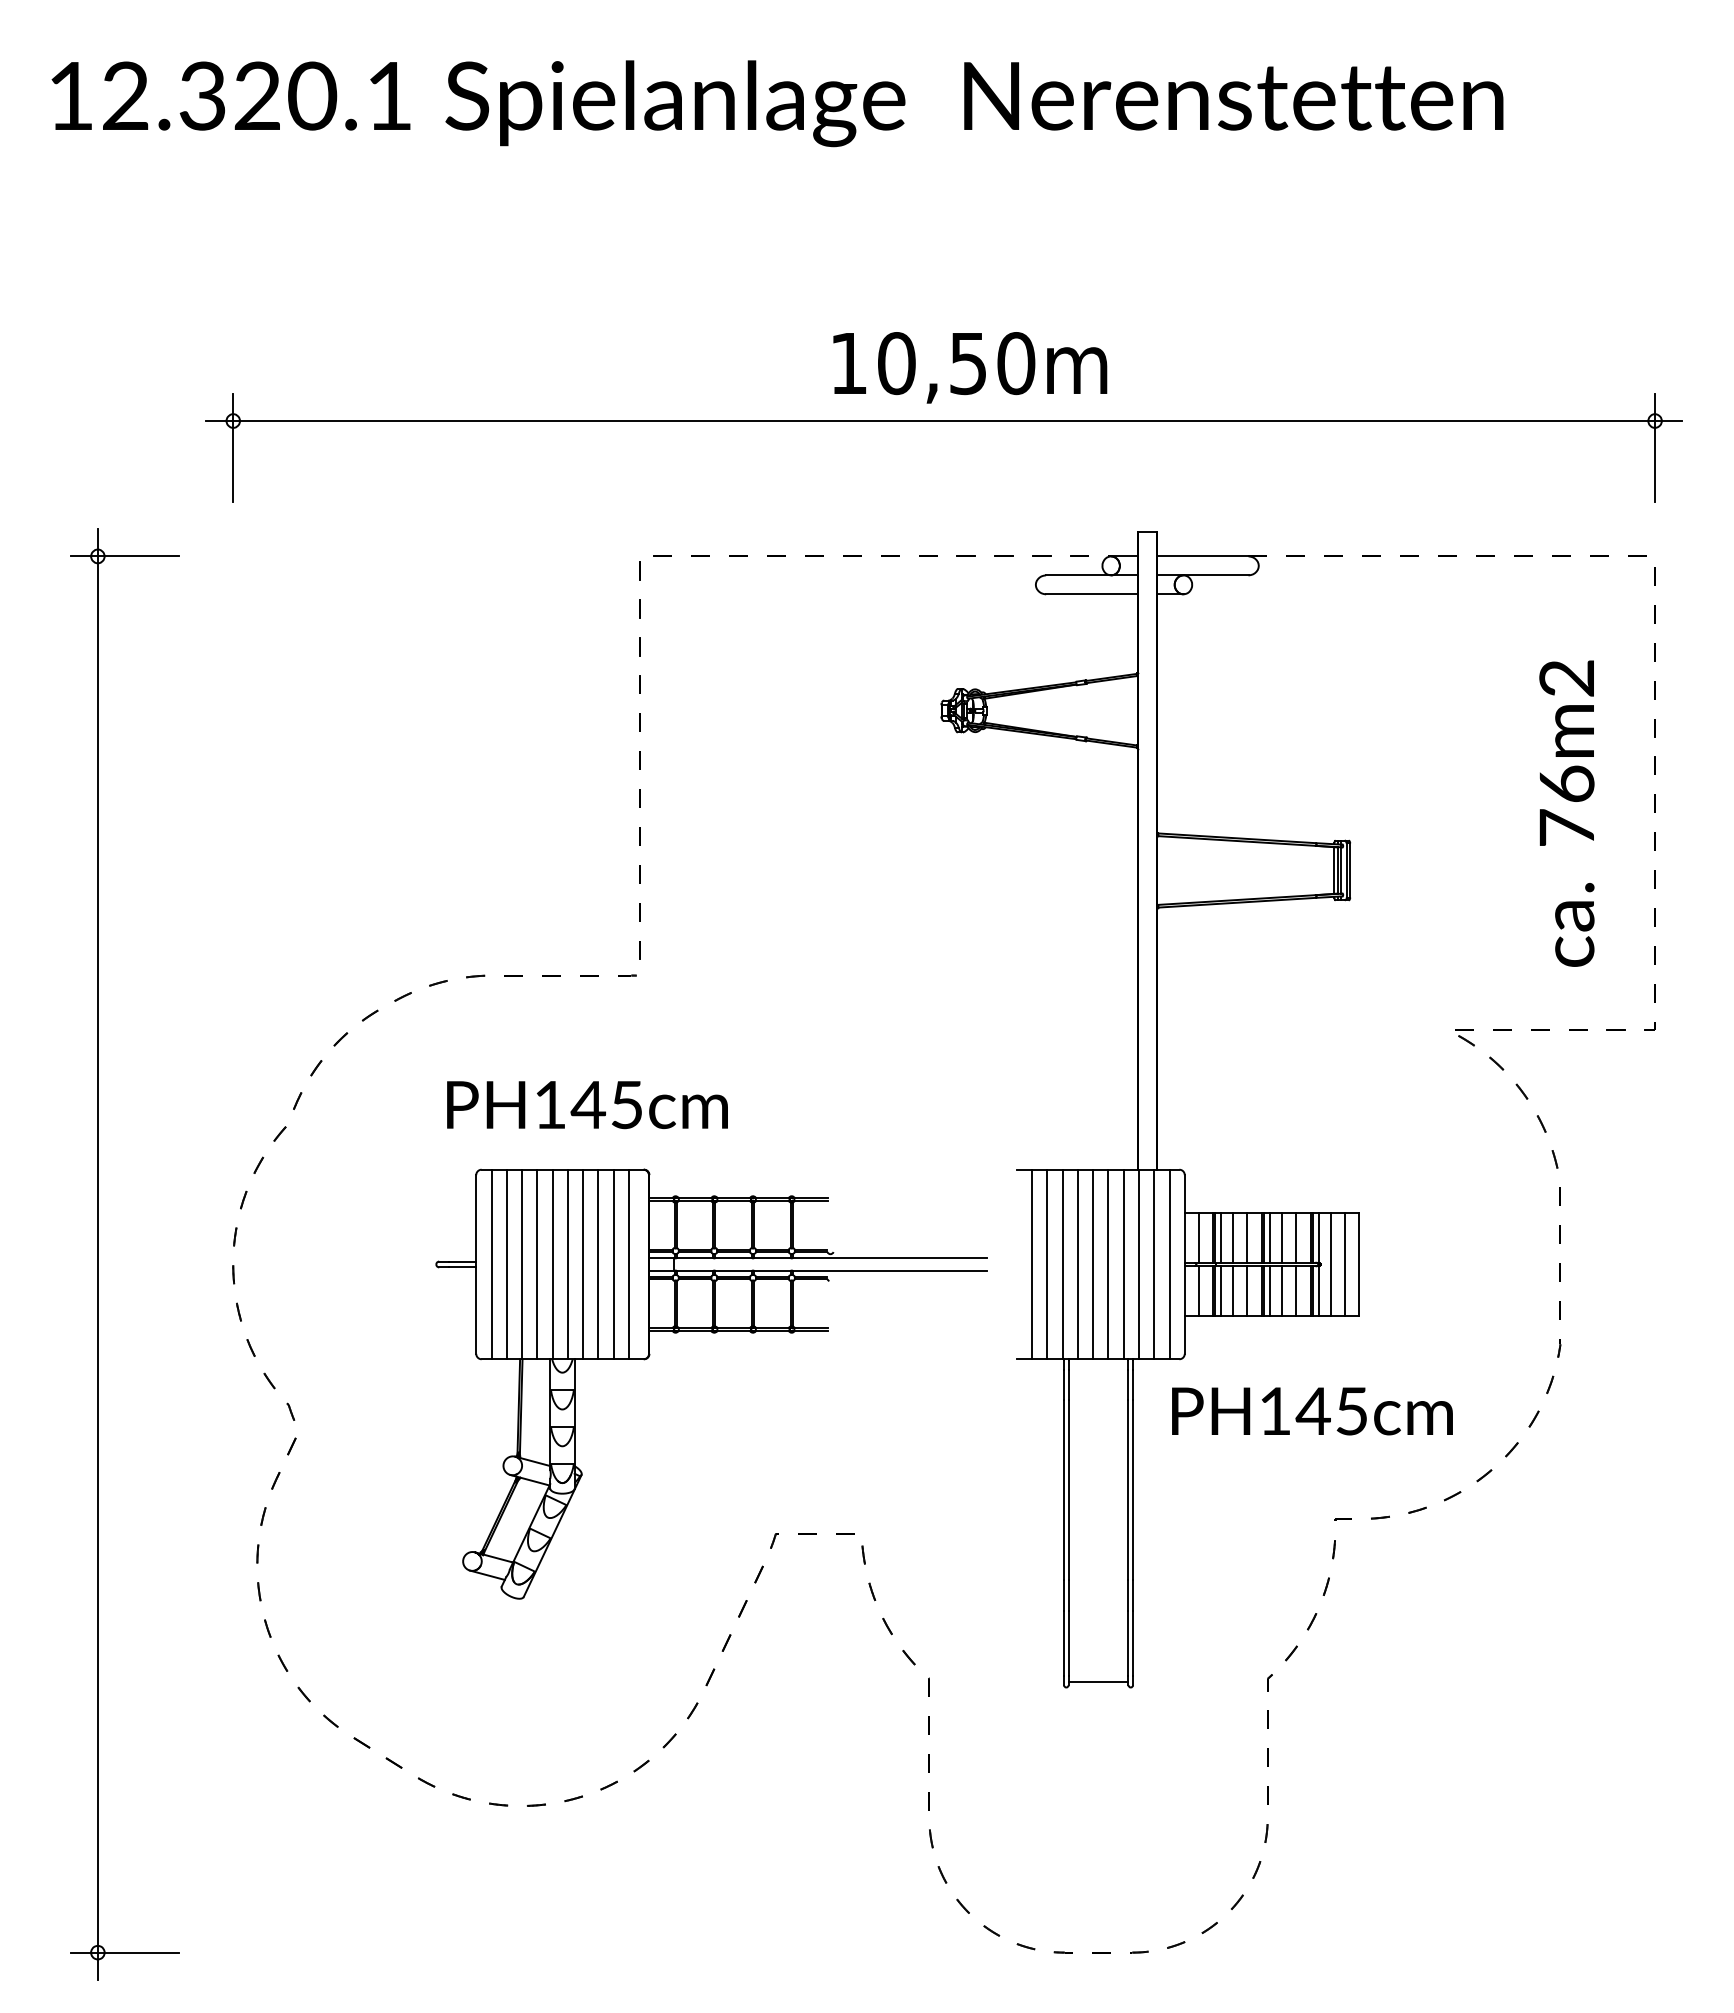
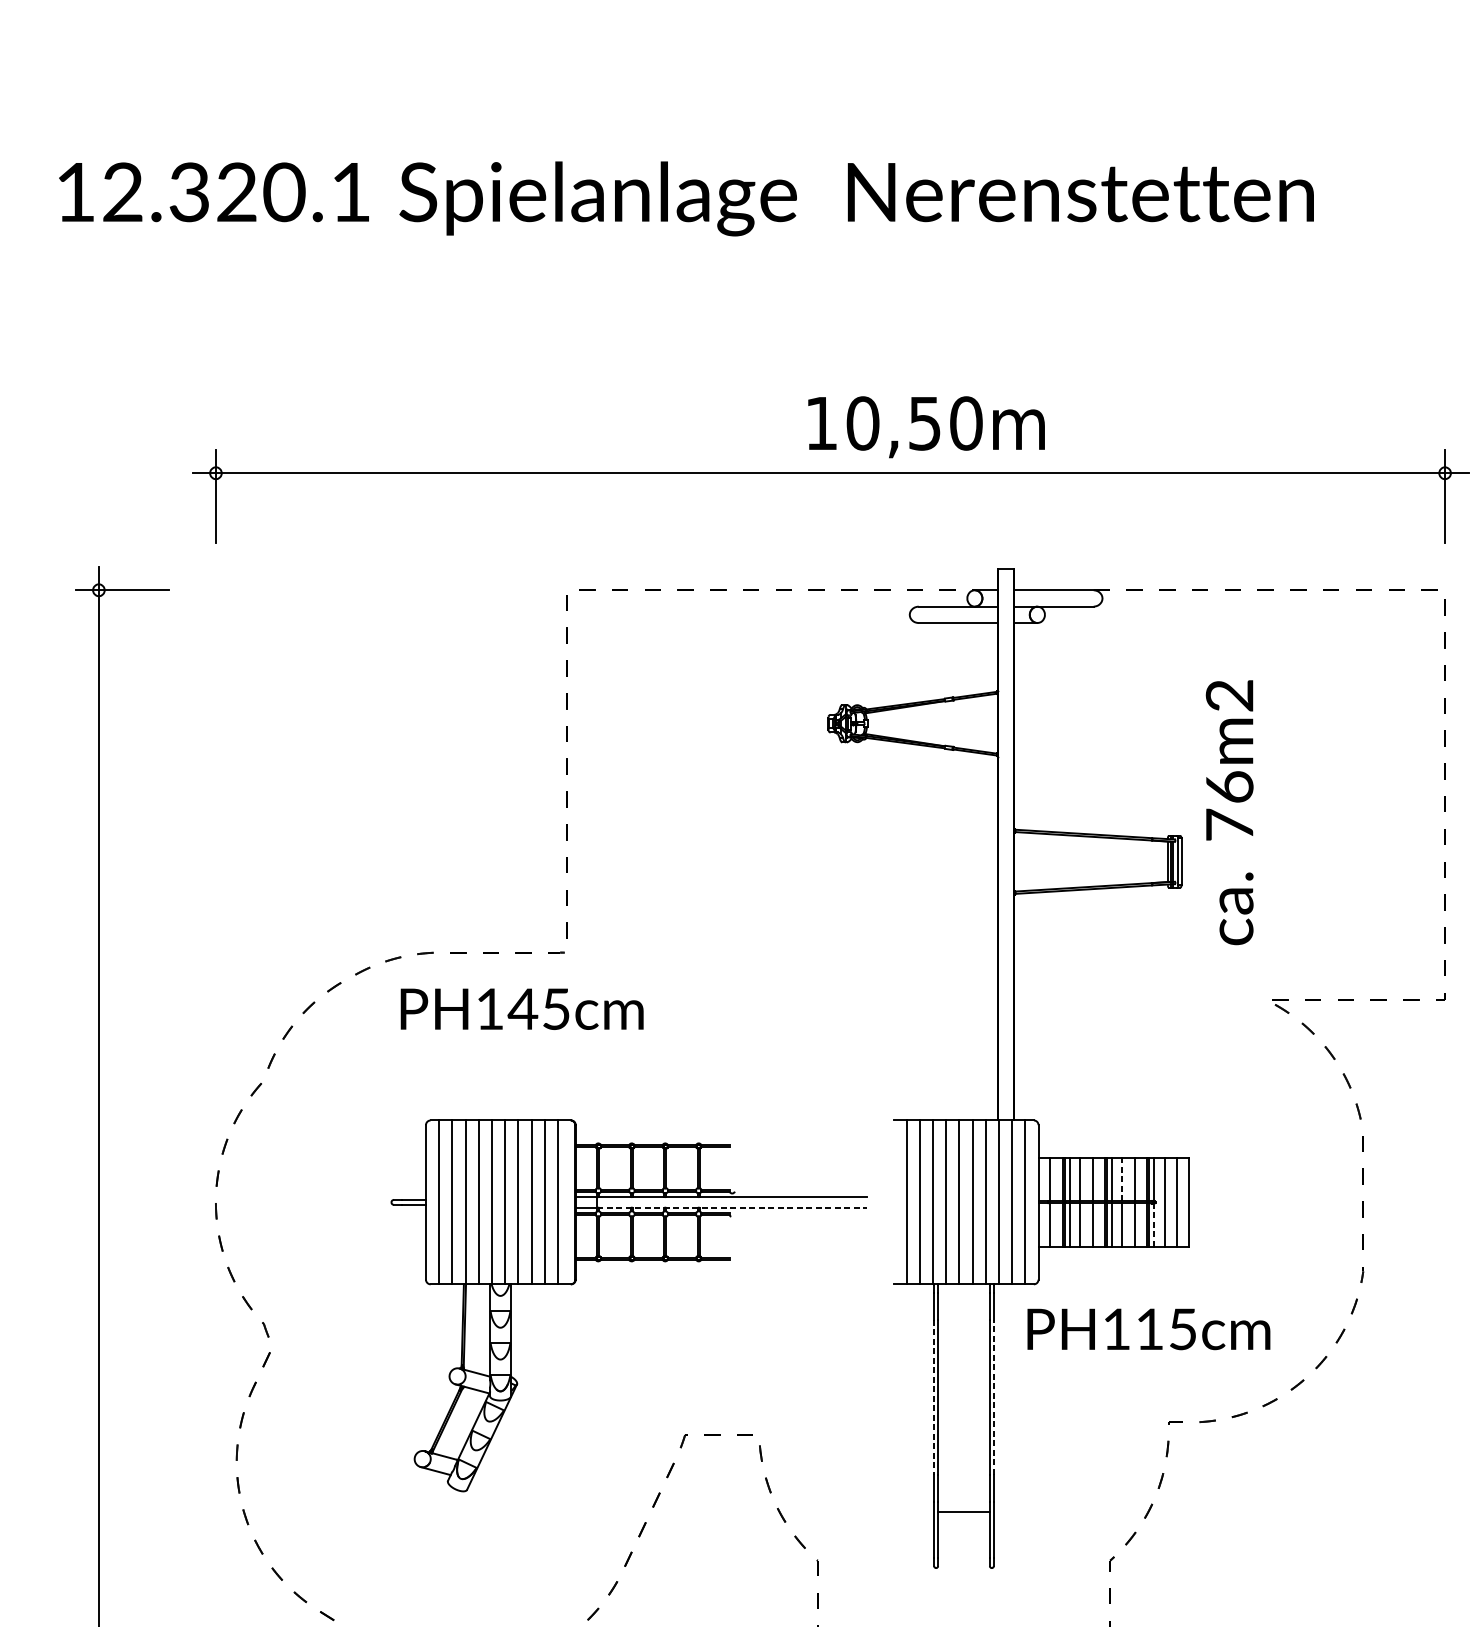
text: (970, 367) -> (926, 426), moved
text: (1566, 813) -> (1229, 812), moved
text: (587, 1105) -> (522, 1009), moved
line: (1281, 1237) -> (1122, 1179), solid -> dashed
line: (831, 1270) -> (733, 1207), solid -> dashed
line: (1318, 1290) -> (1154, 1224), solid -> dashed
text: (1312, 1410) -> (1148, 1328), PH145cm -> PH115cm
line: (1064, 1489) -> (934, 1396), solid -> dashed
line: (1133, 1489) -> (994, 1396), solid -> dashed
line: (1098, 1681) -> (963, 1511), moved

